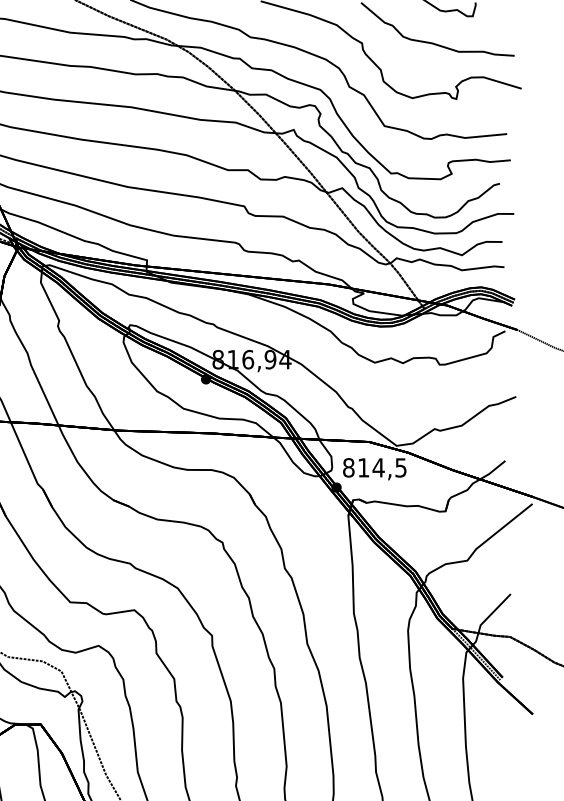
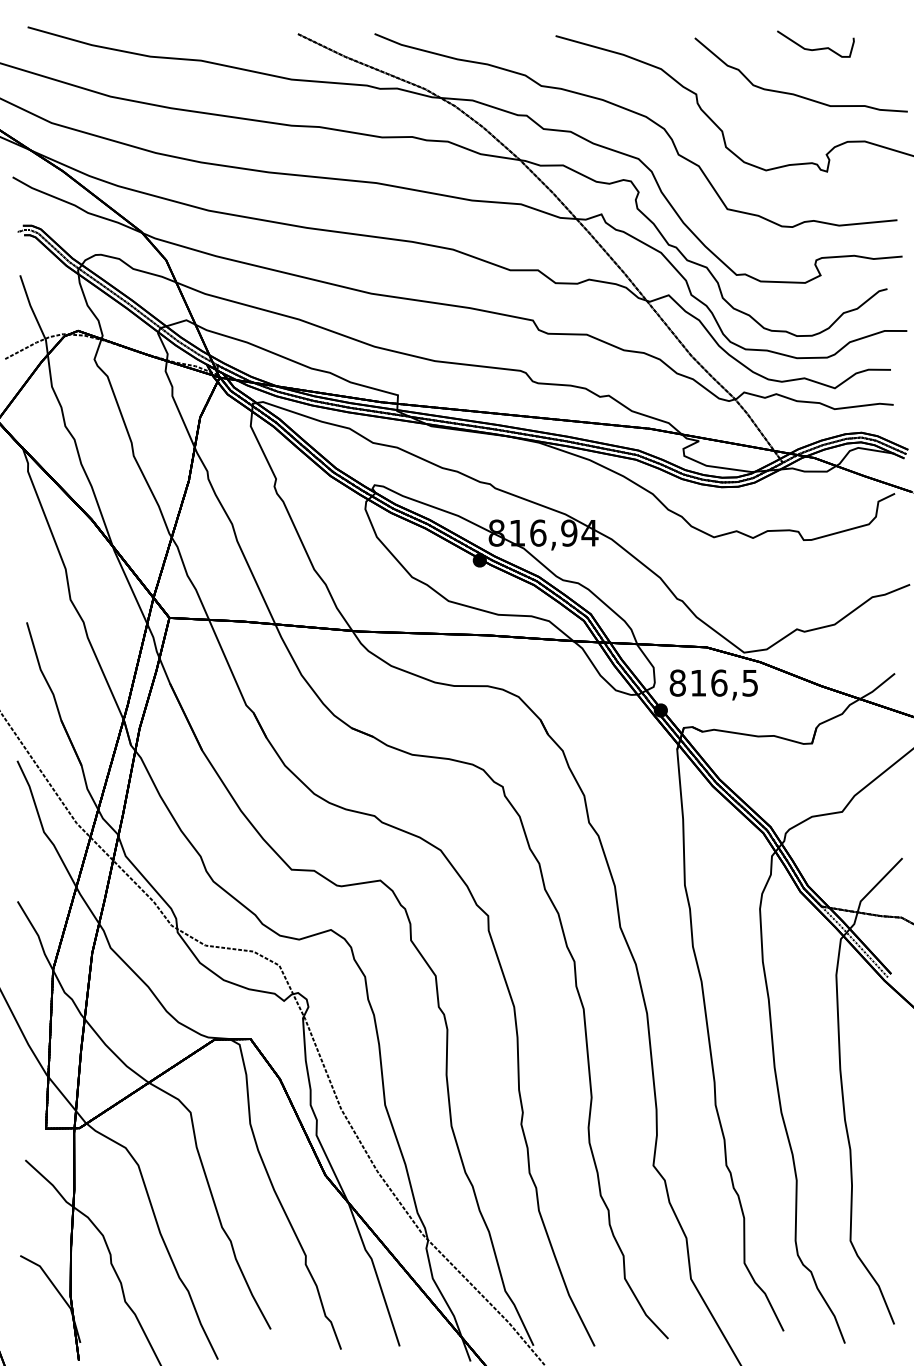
text: (378, 467) -> (718, 682), 814,5 -> 816,5

